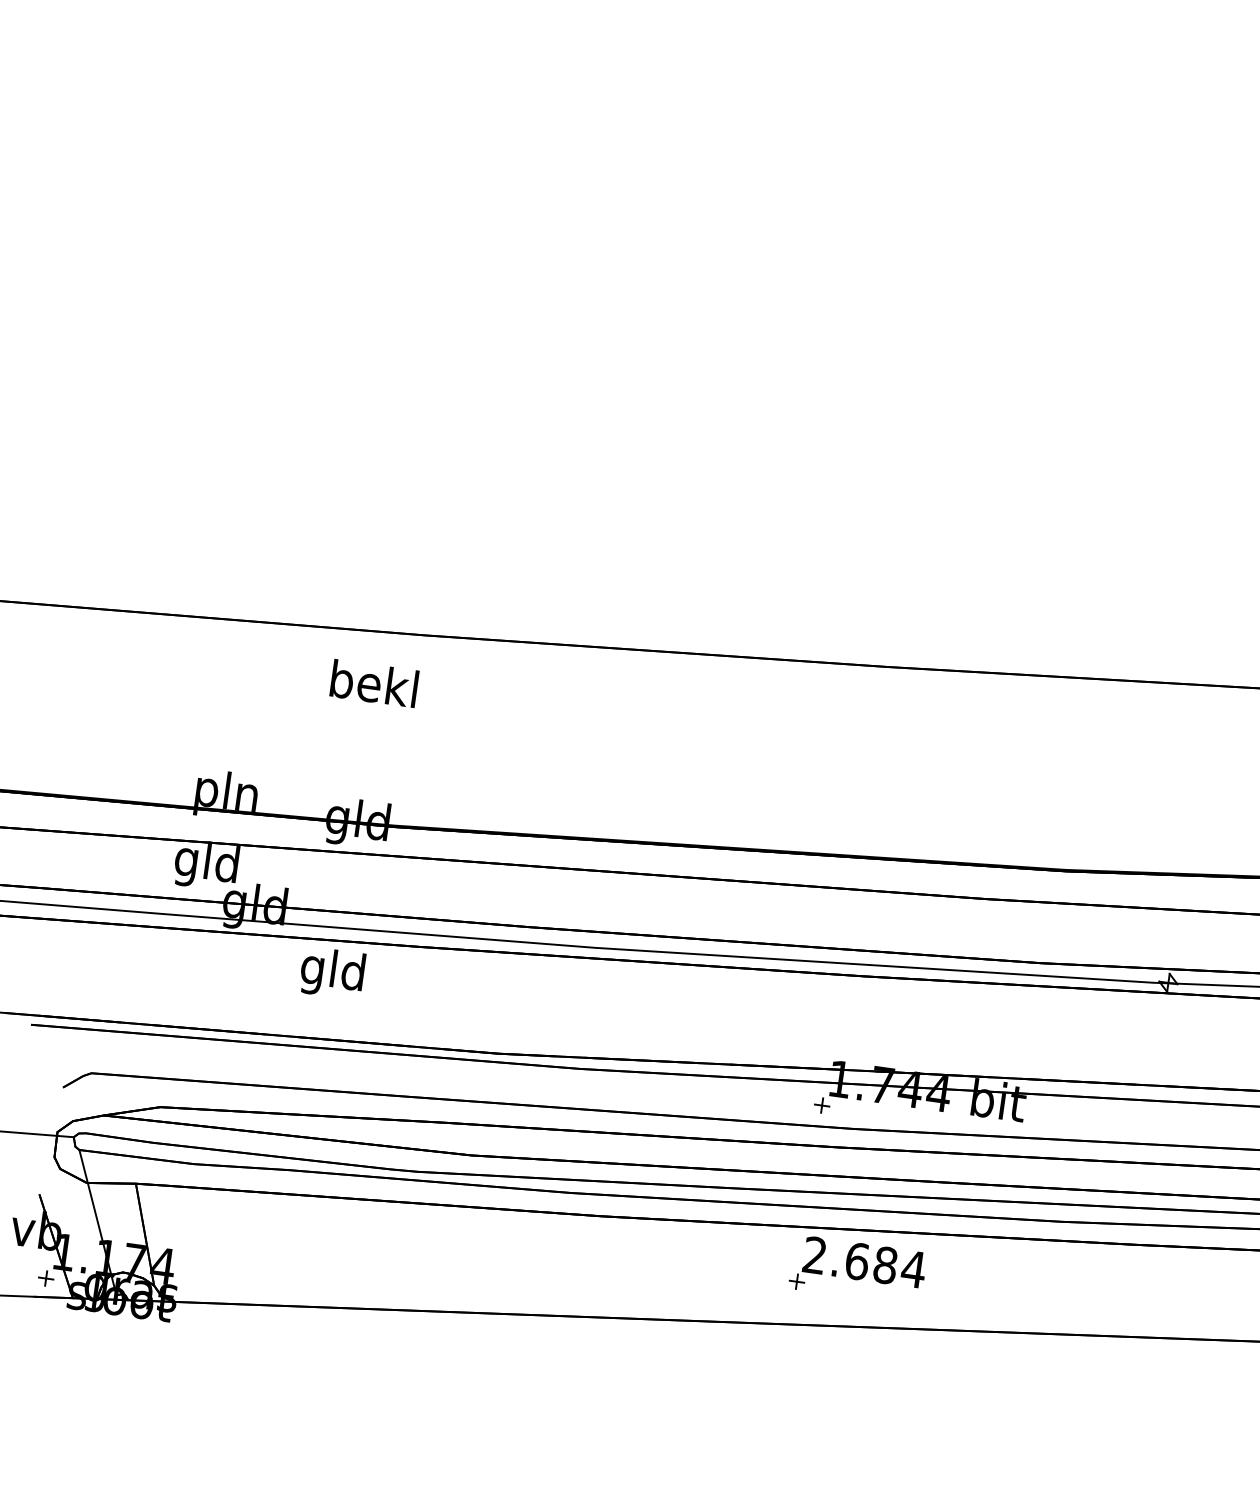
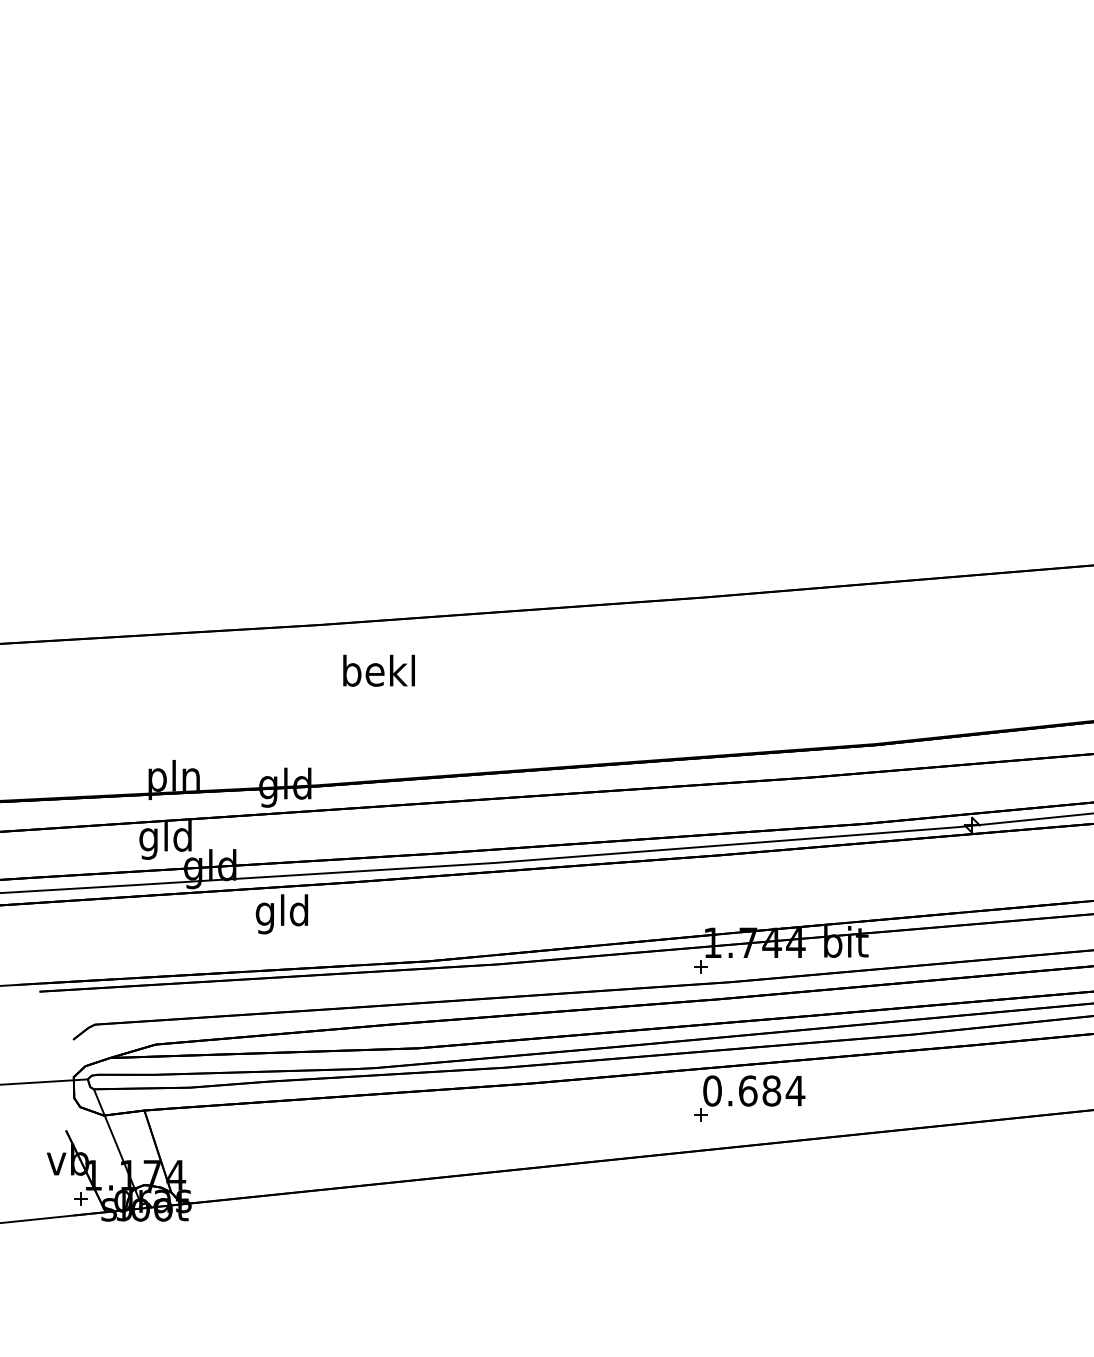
text: (373, 683) -> (378, 670), moved
text: (815, 1254) -> (712, 1090), 2.684 -> 0.684

